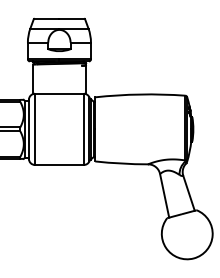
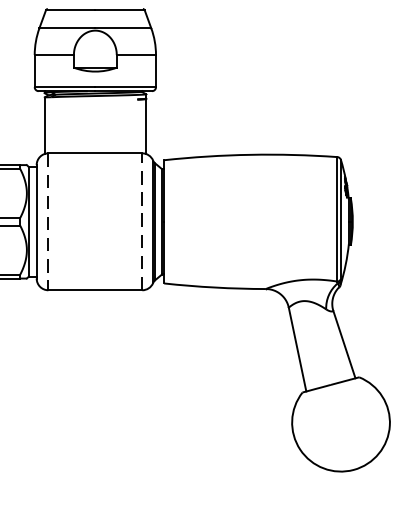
line: (35, 129) -> (49, 222), solid -> dashed
line: (83, 129) -> (141, 222), solid -> dashed

